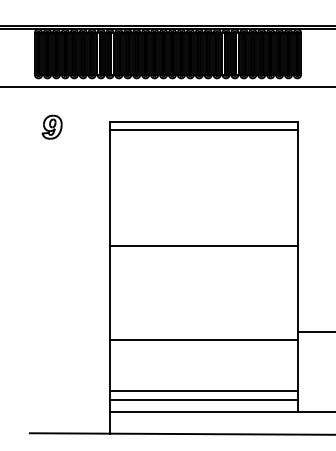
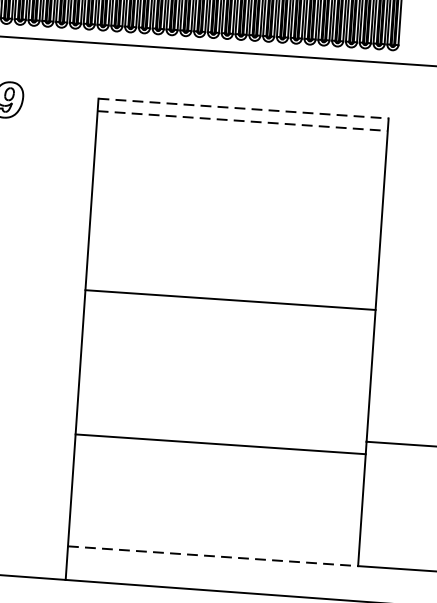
line: (204, 122) -> (244, 108), solid -> dashed
line: (204, 130) -> (243, 121), solid -> dashed
line: (203, 391) -> (214, 524), removed
line: (203, 400) -> (213, 538), removed
line: (204, 411) -> (213, 555), solid -> dashed

